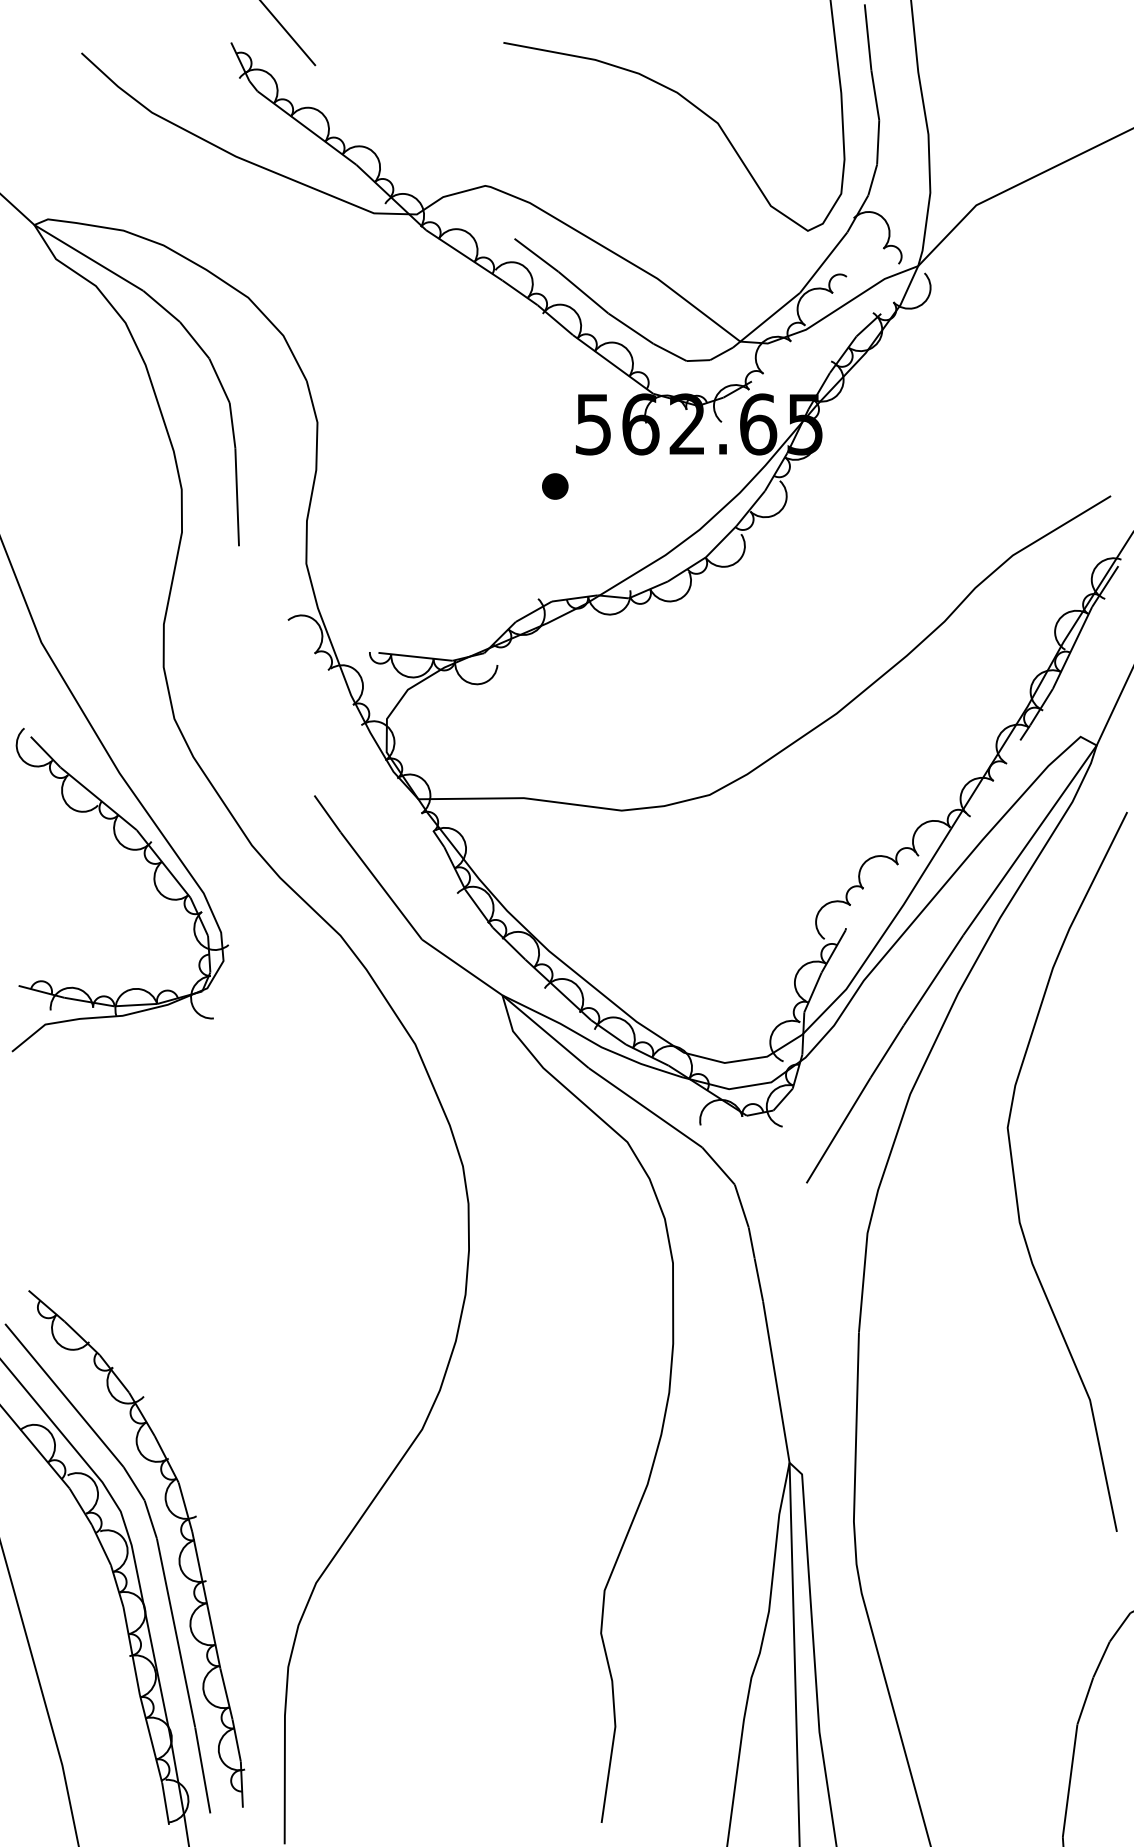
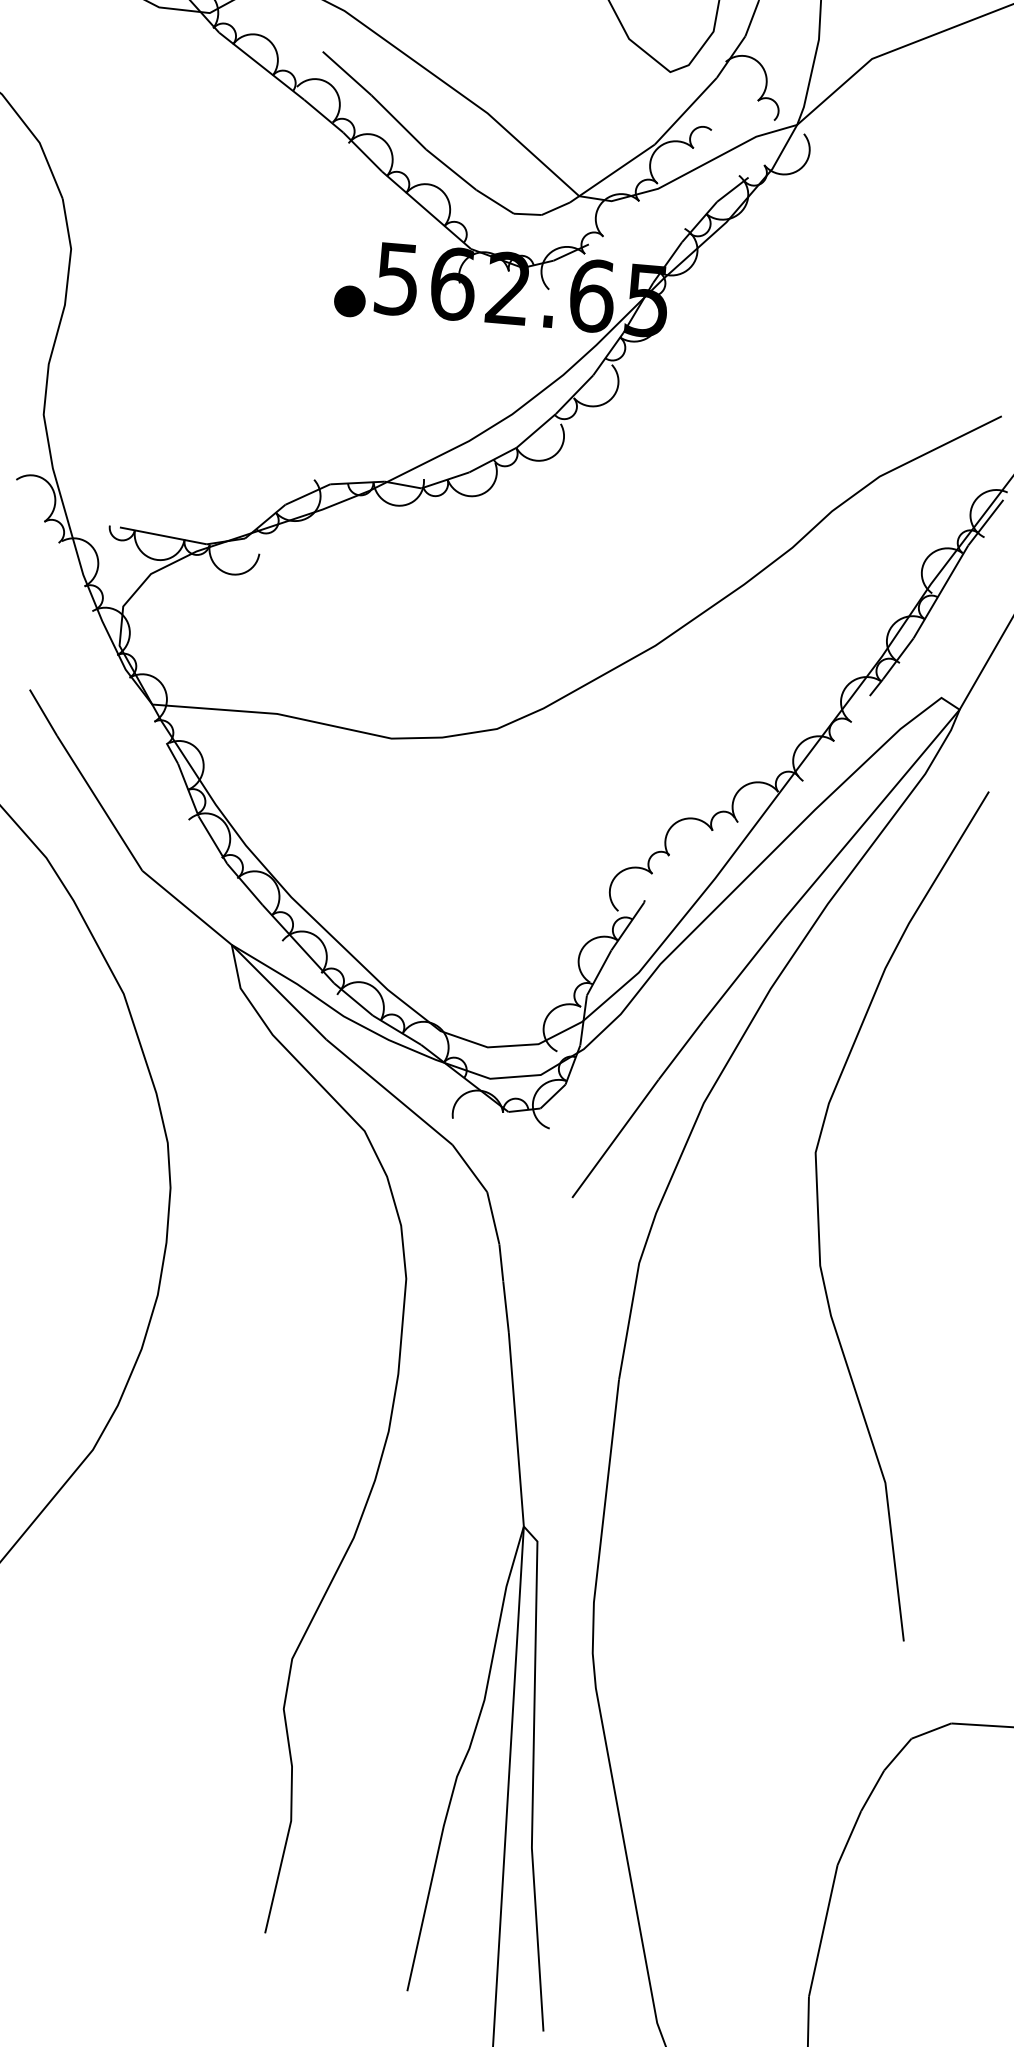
part: (555, 486) -> (350, 301), moved

